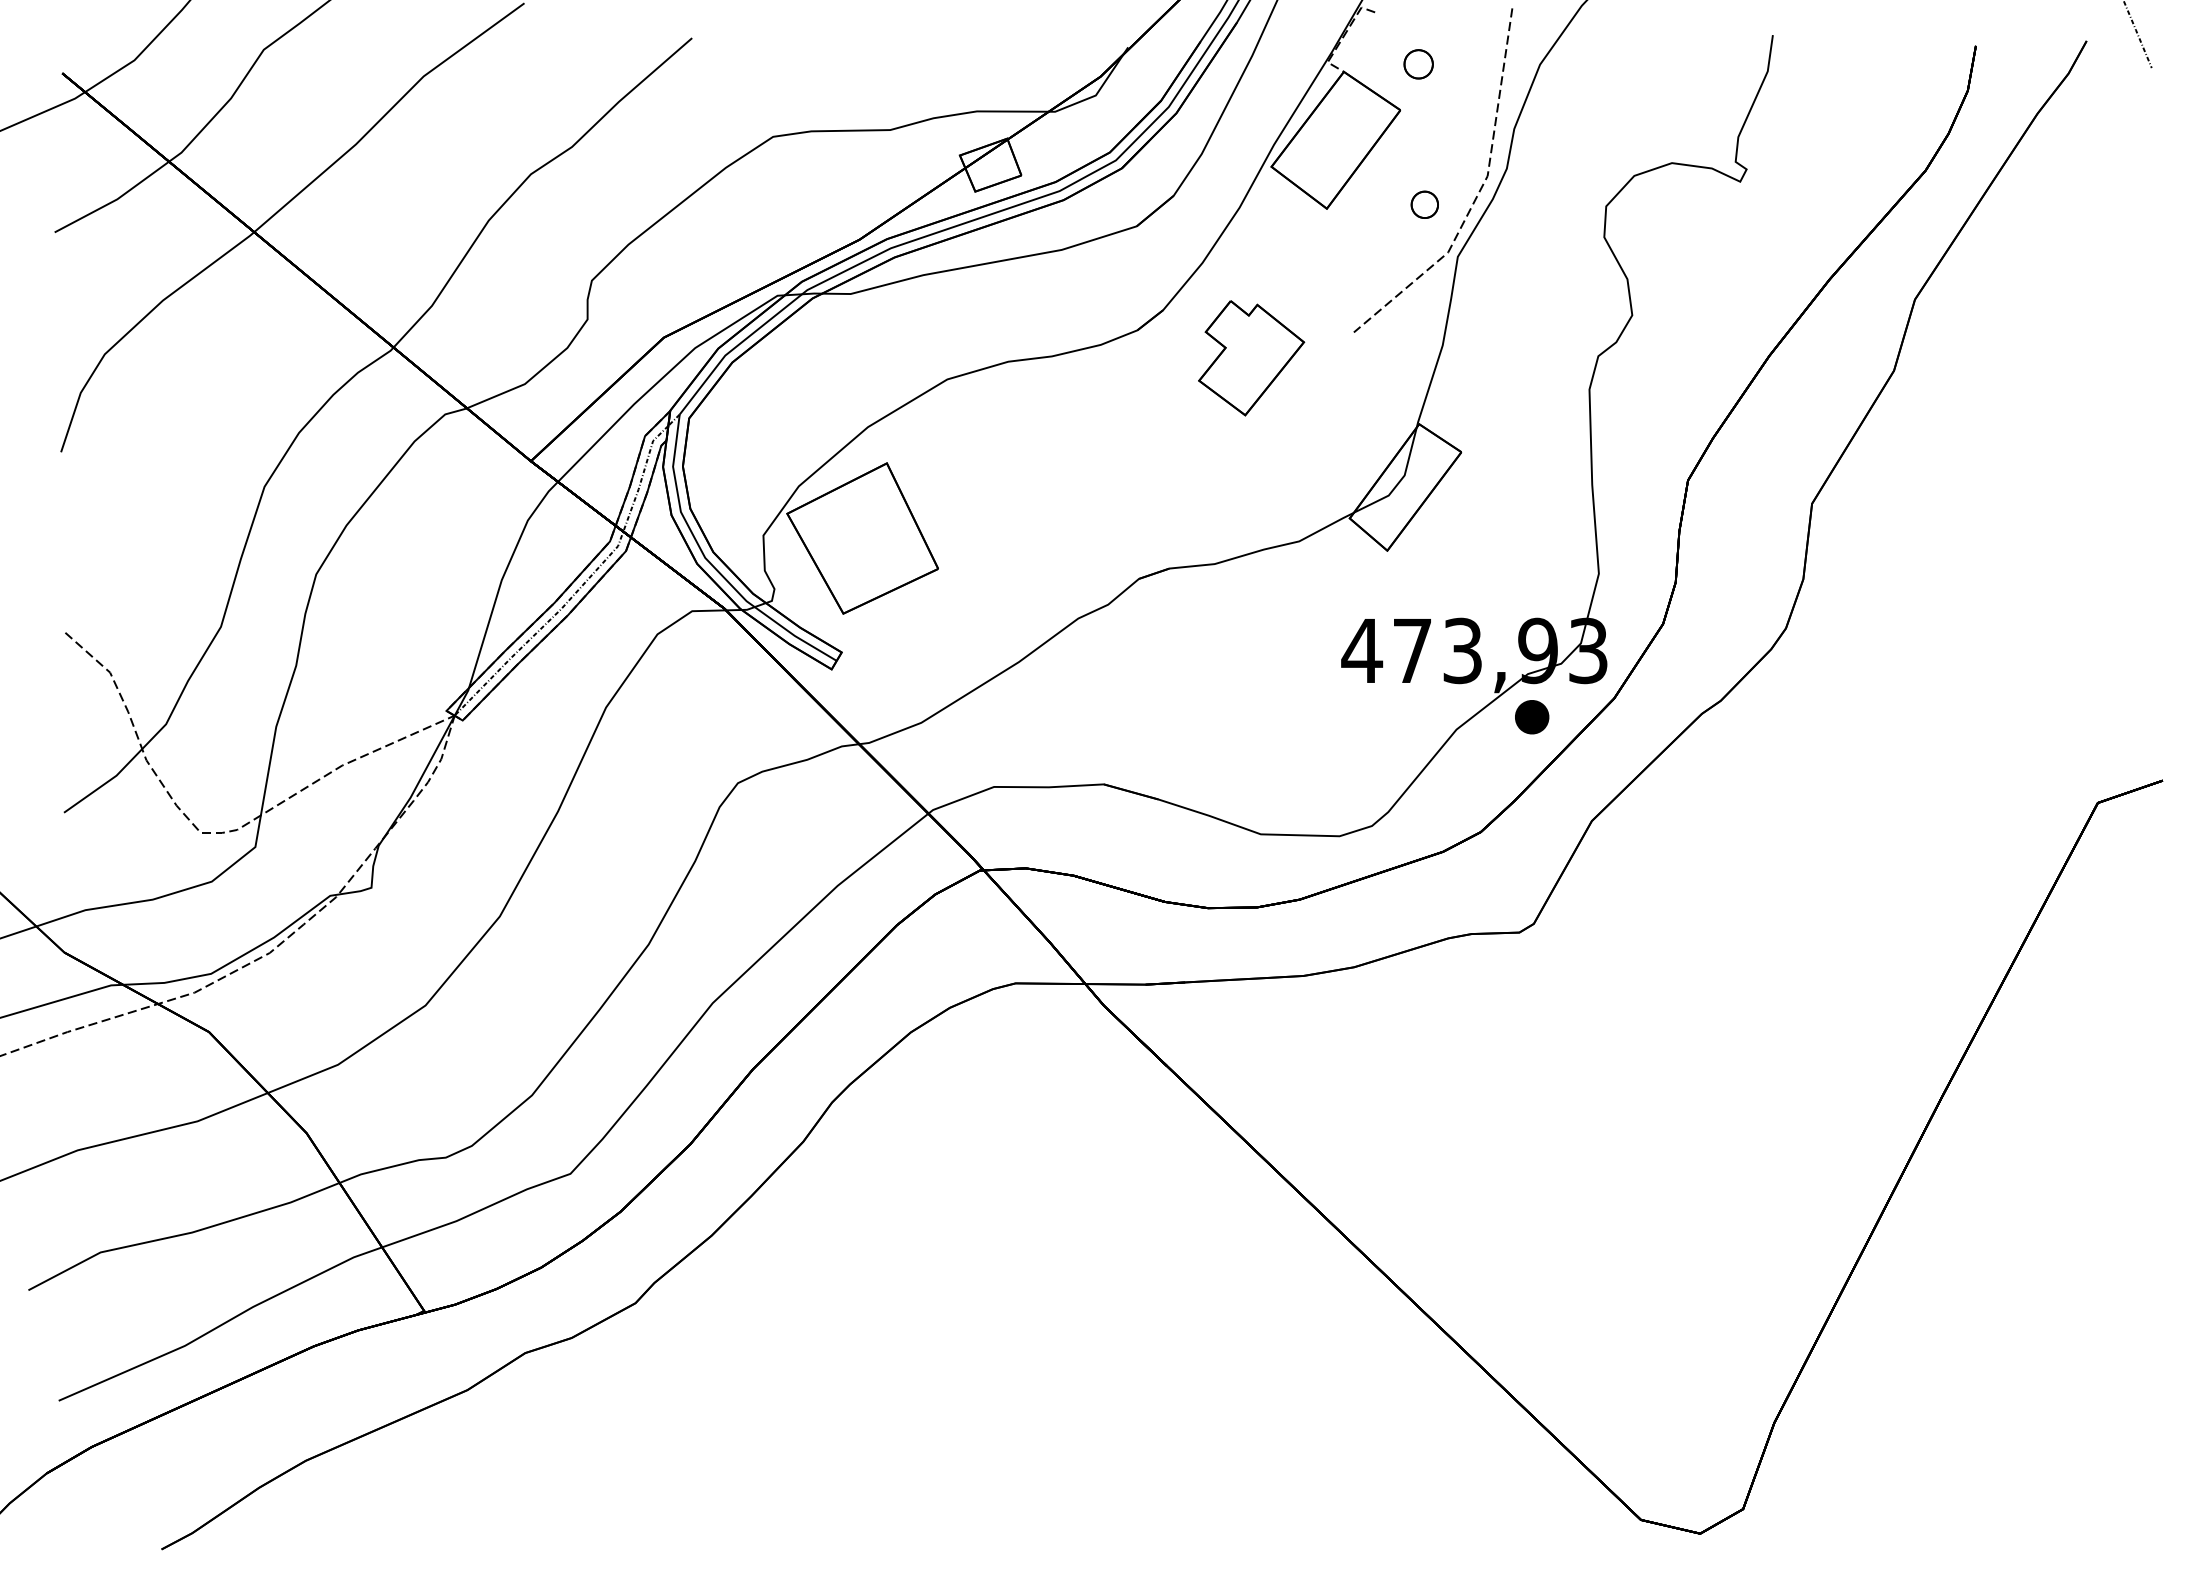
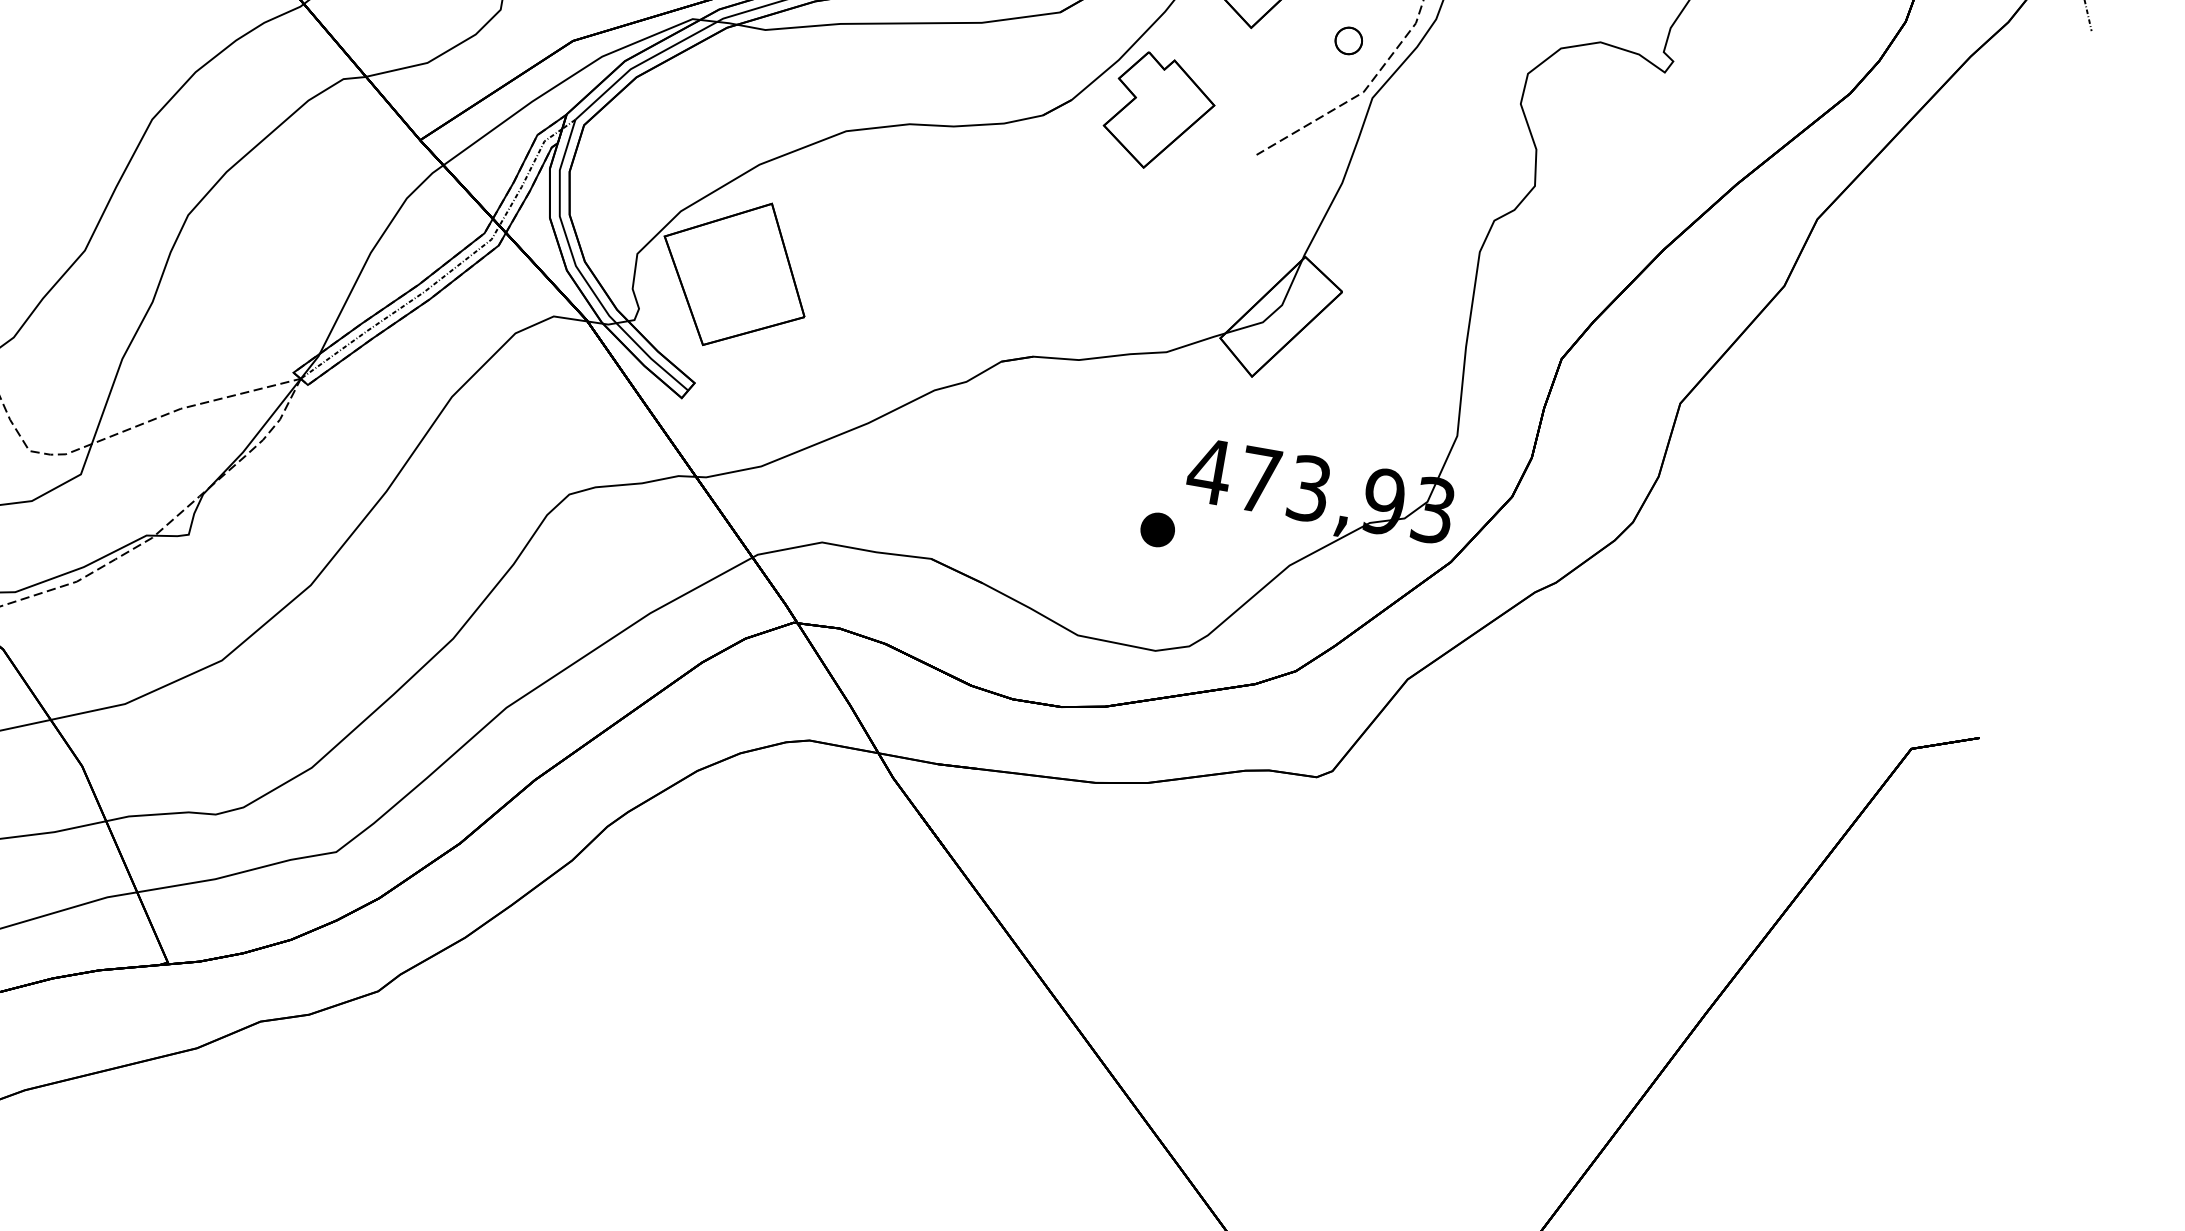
part: (1251, 358) -> (1159, 112), moved
part: (1532, 717) -> (1158, 530), moved

